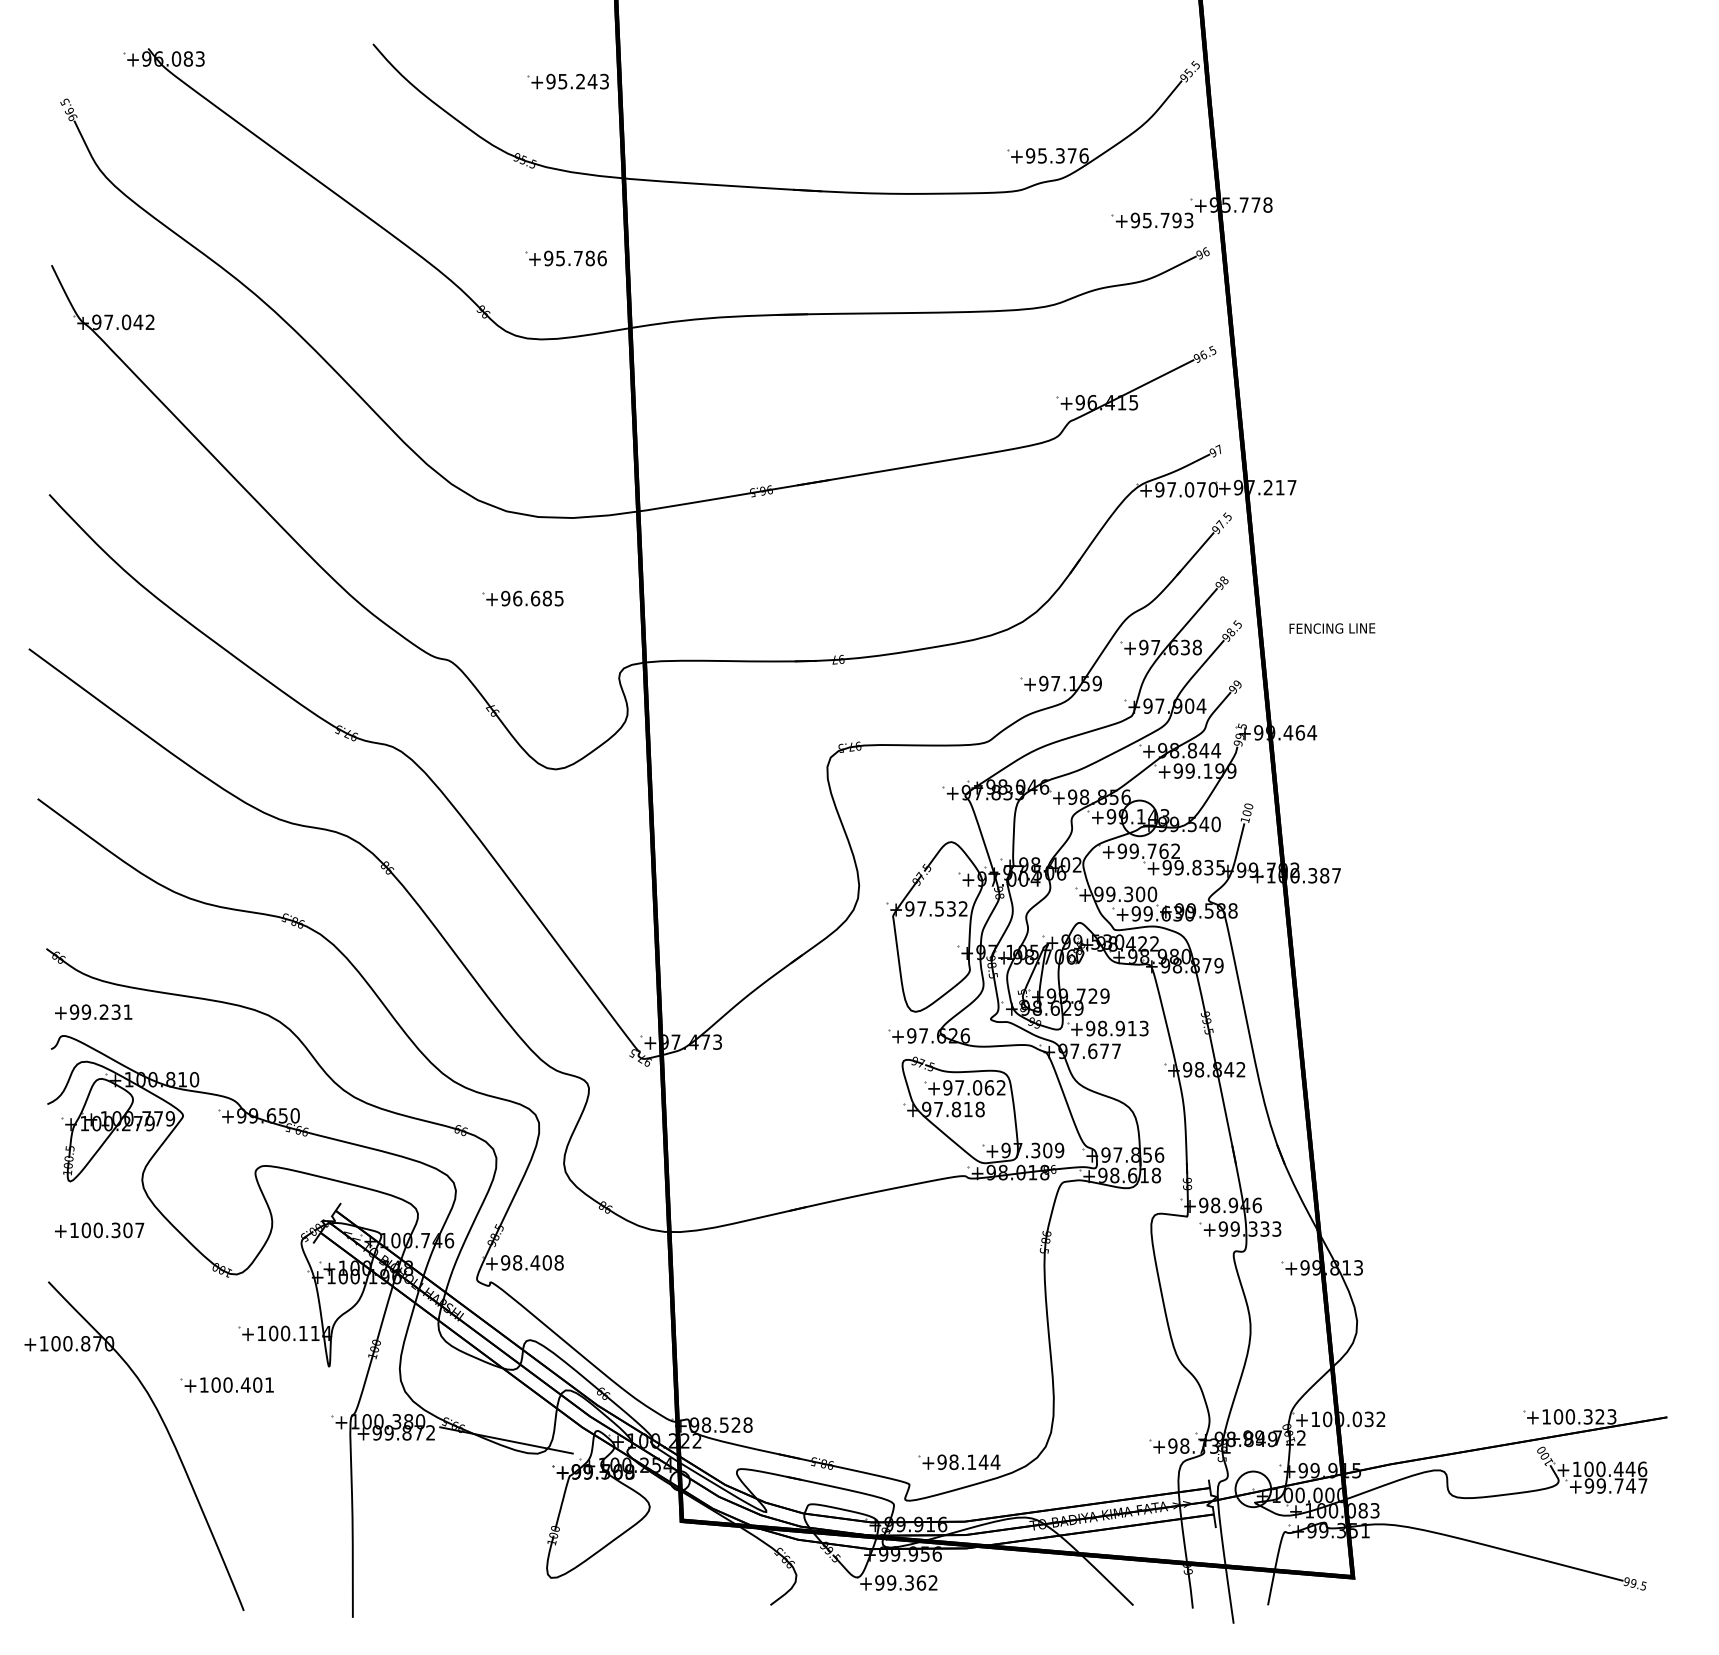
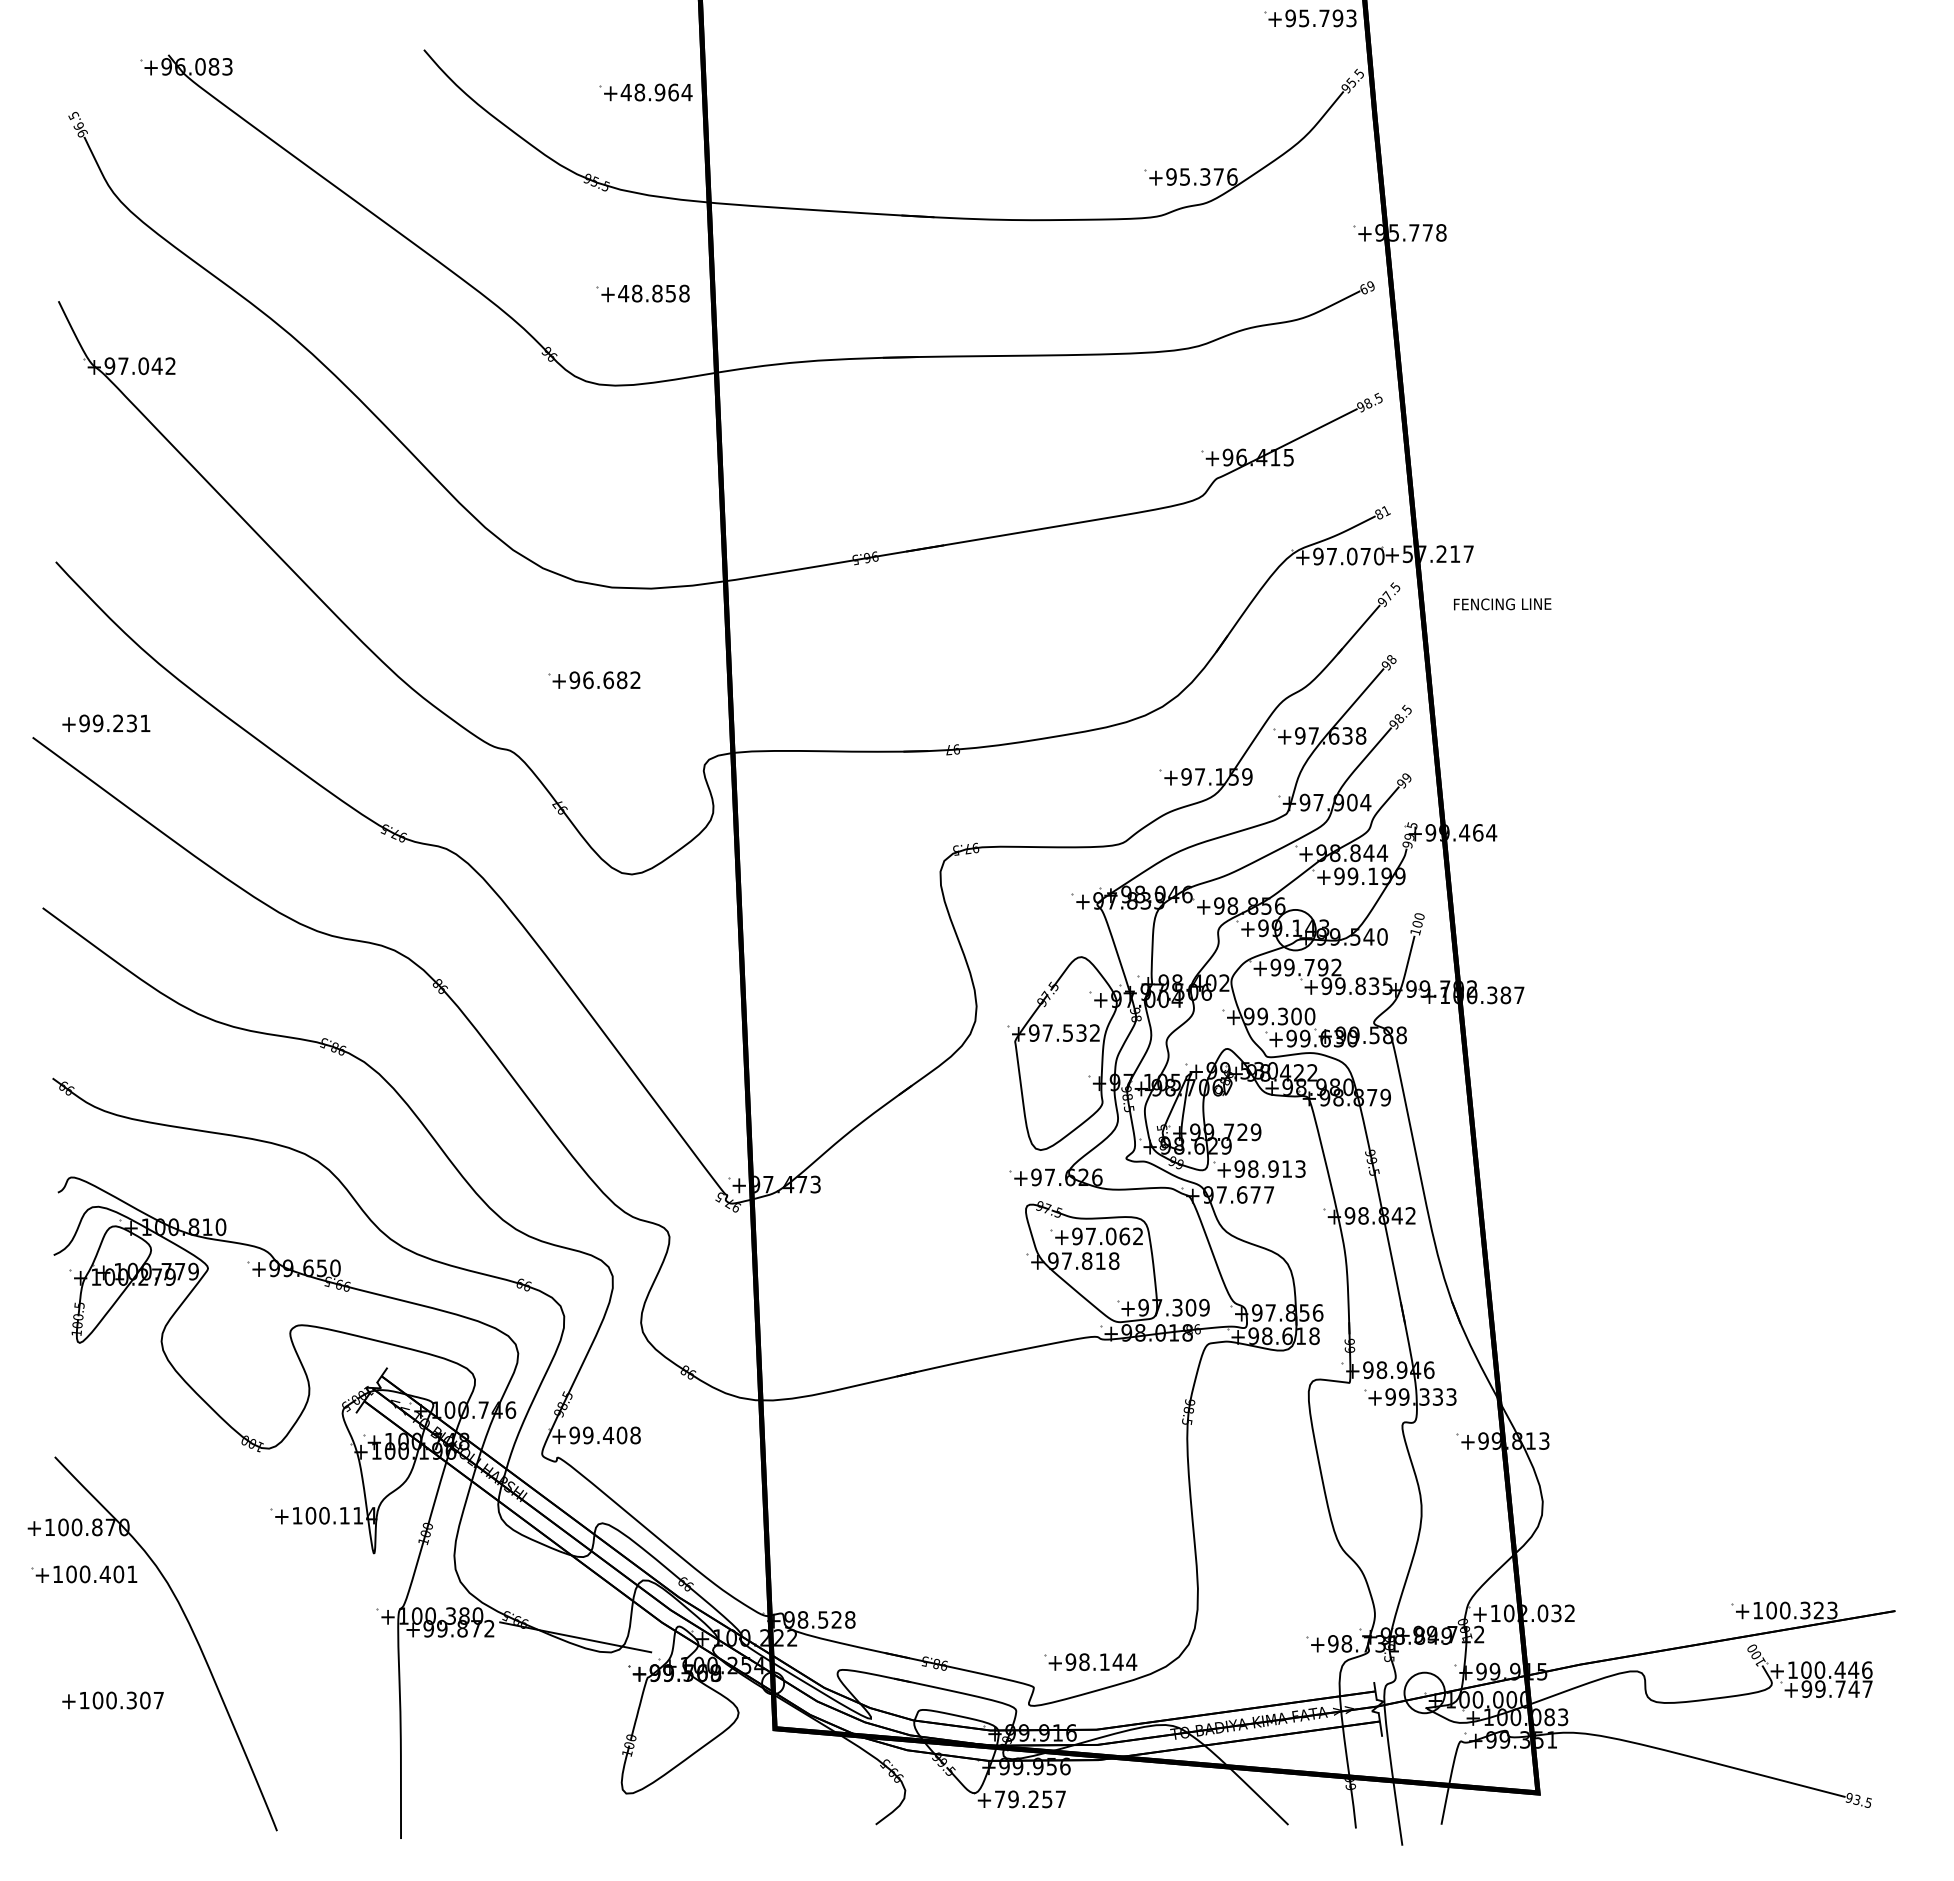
text: (577, 81) -> (656, 92), +95.243 -> +48.964
part: (1152, 220) -> (1310, 18), moved
text: (1202, 253) -> (1367, 287), 96 -> 69
text: (574, 258) -> (653, 293), +95.786 -> +48.858
text: (1202, 355) -> (1367, 403), 96.5 -> 98.5
text: (1216, 451) -> (1382, 512), 97 -> 81
text: (1238, 487) -> (1407, 553), +97.217 -> +57.217
text: (559, 598) -> (635, 680), +96.685 -> +96.682
text: (1332, 628) -> (1502, 604), moved
text: (1163, 851) -> (1322, 967), +99.762 -> +99.792
text: (93, 1012) -> (106, 723), moved
text: (99, 1230) -> (112, 1700), moved
text: (517, 1262) -> (588, 1435), +98.408 -> +99.408
part: (227, 1385) -> (84, 1574), moved
text: (1339, 1418) -> (1522, 1612), +100.032 -> +102.032
text: (905, 1583) -> (1029, 1799), +99.362 -> +79.257
text: (1633, 1583) -> (1856, 1799), 99.5 -> 93.5

